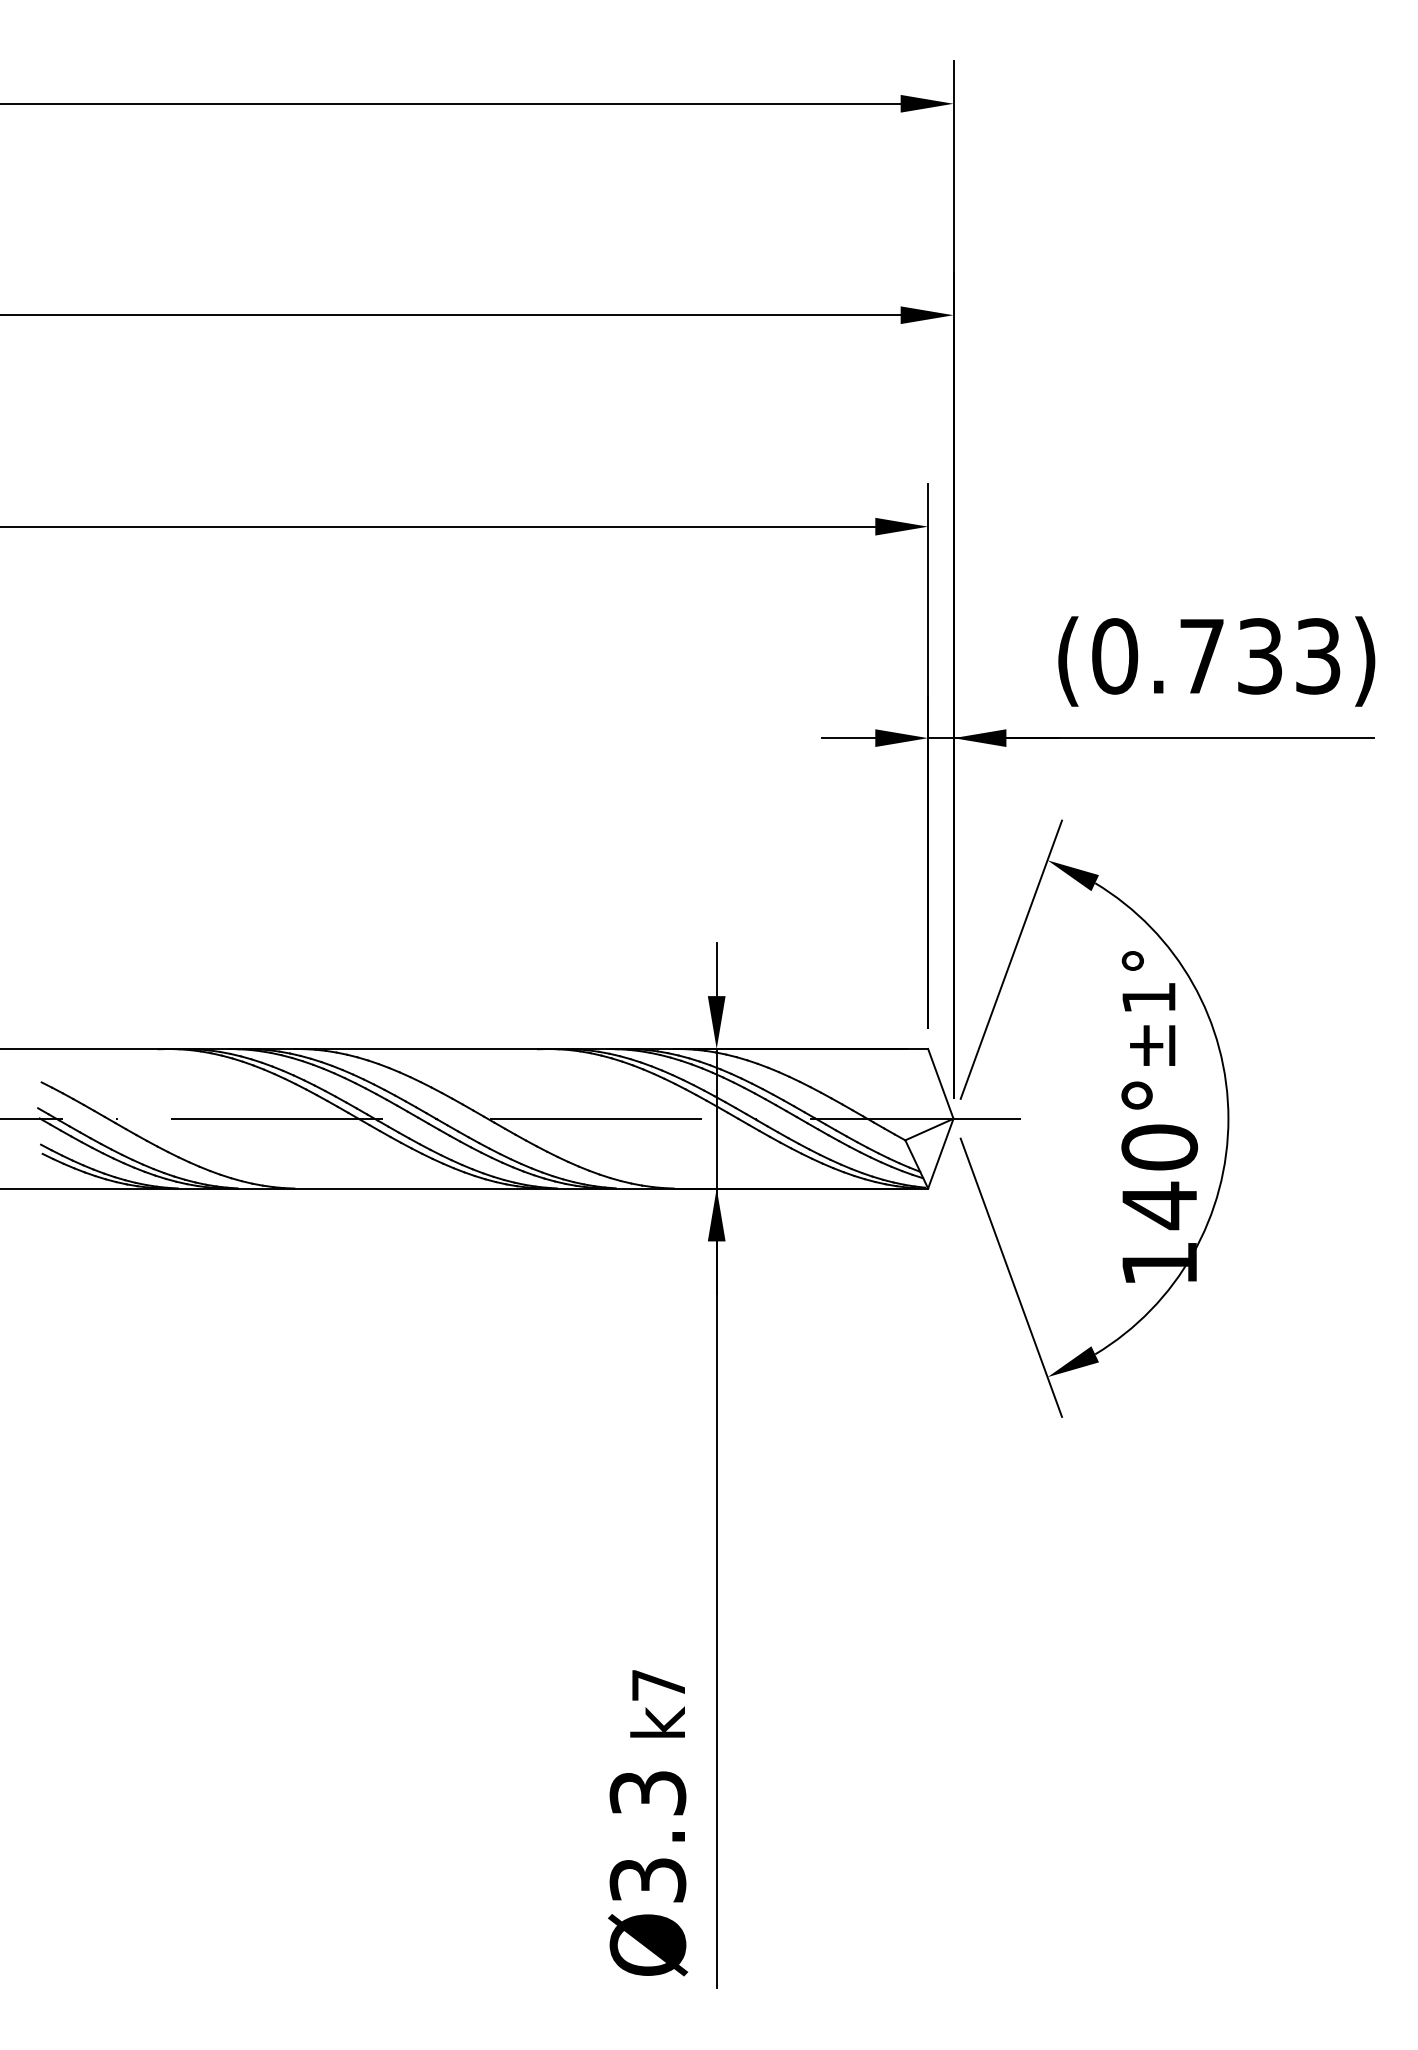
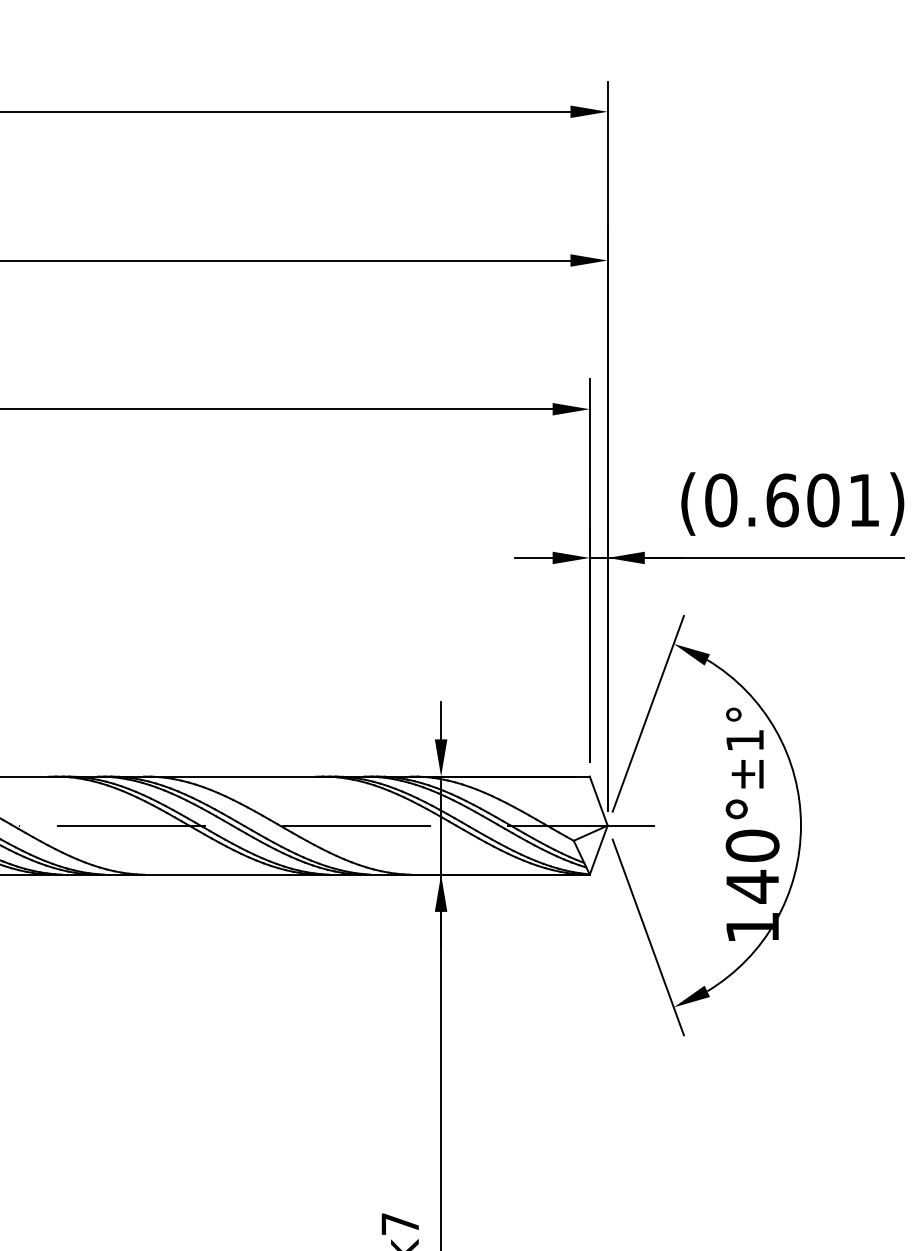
text: (1259, 656) -> (822, 500), (0.733) -> (0.601)

